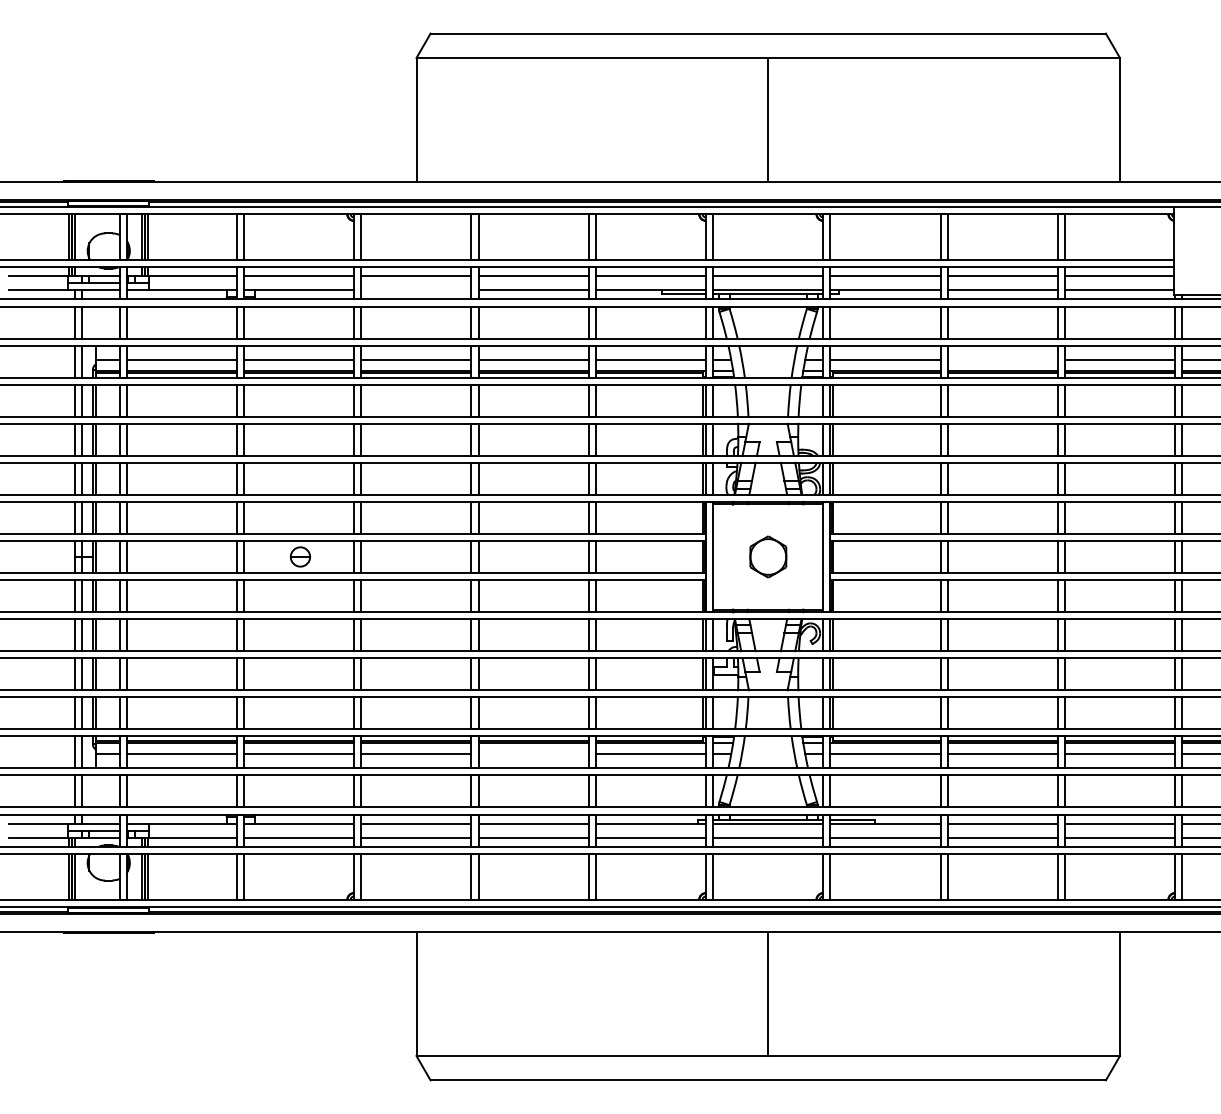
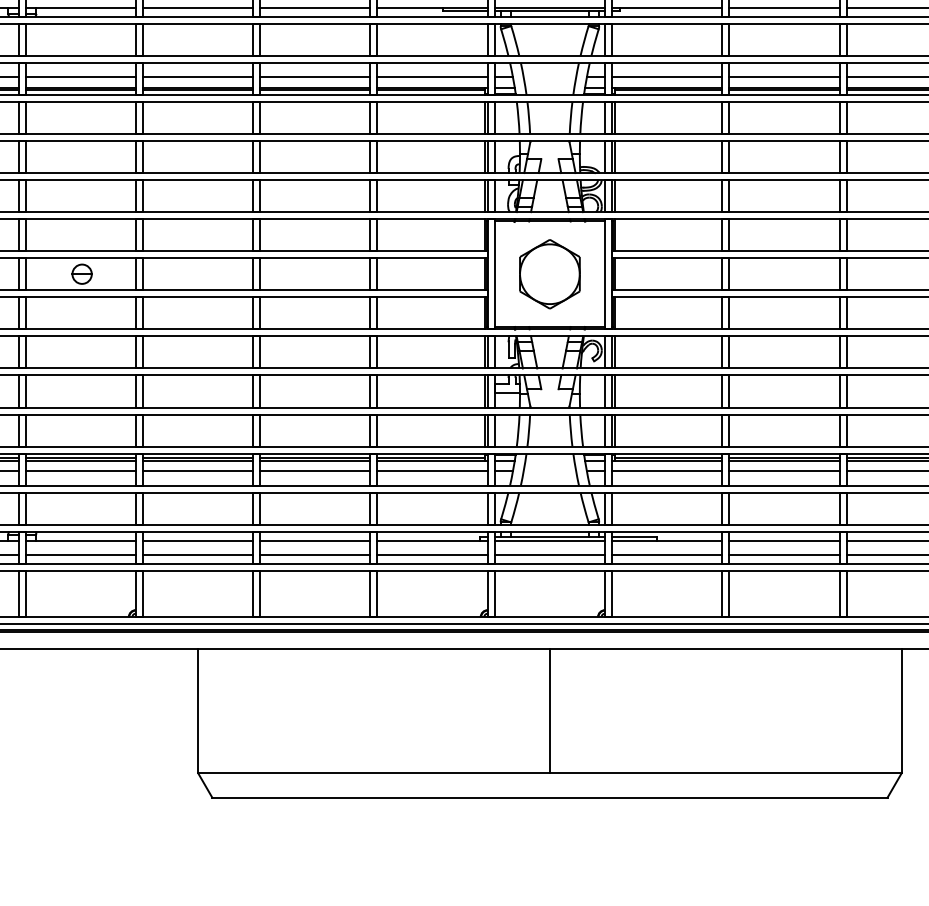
line: (416, 290) -> (198, 7), added
line: (1002, 360) -> (784, 77), added
part: (768, 556) -> (550, 273), size x1.67
line: (533, 753) -> (315, 470), added

